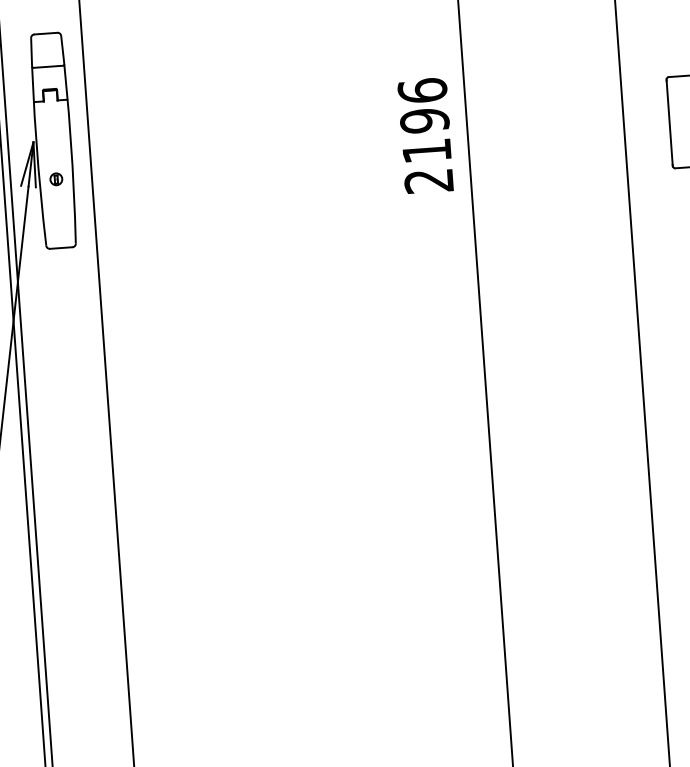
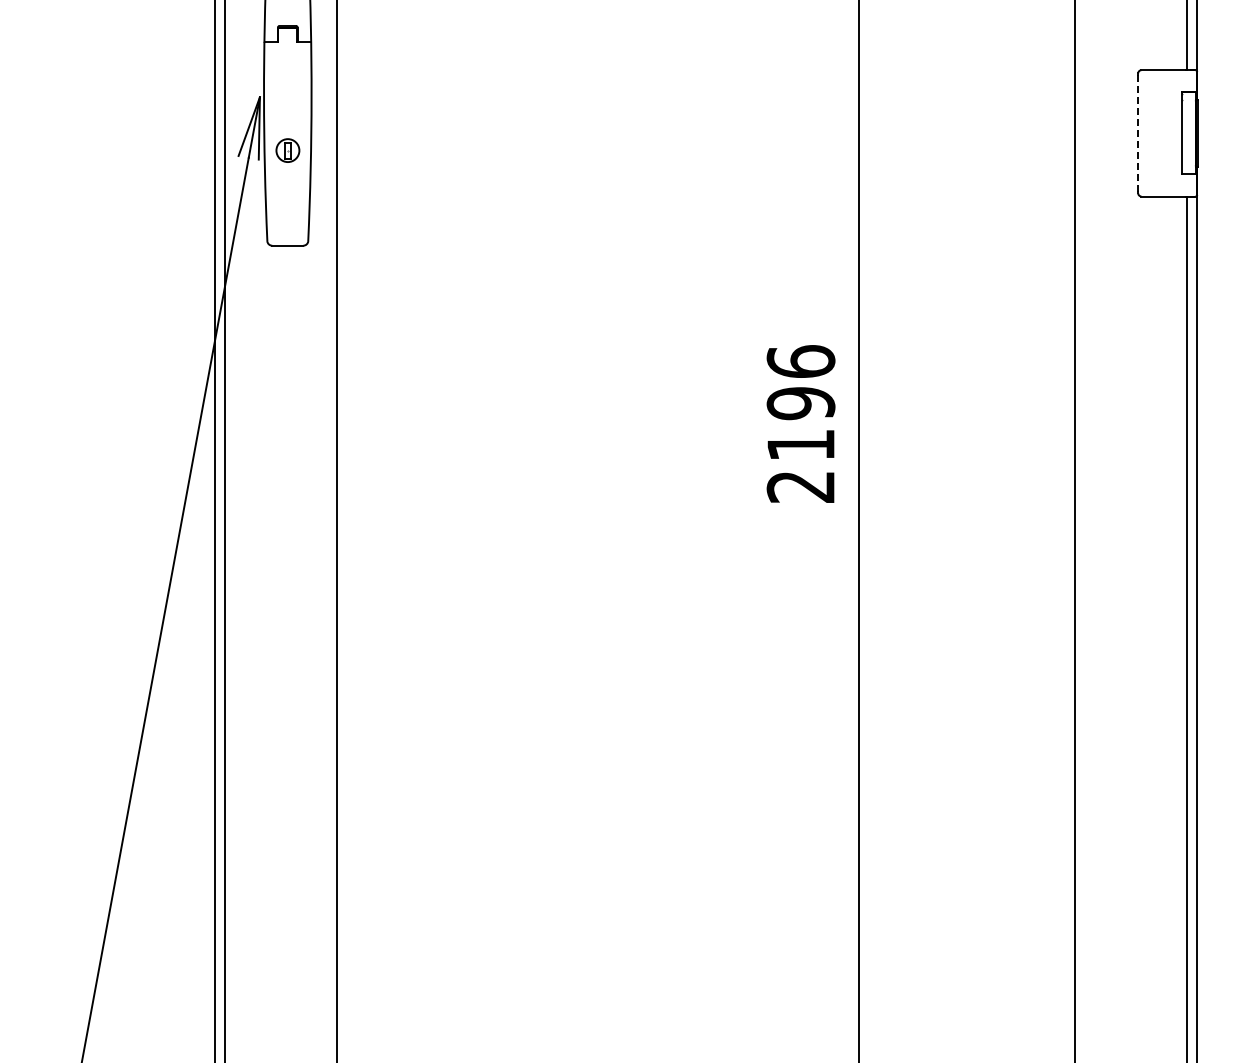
line: (669, 122) -> (1138, 132), solid -> dashed
text: (425, 135) -> (800, 423), moved
part: (56, 179) -> (287, 150), size x1.4

